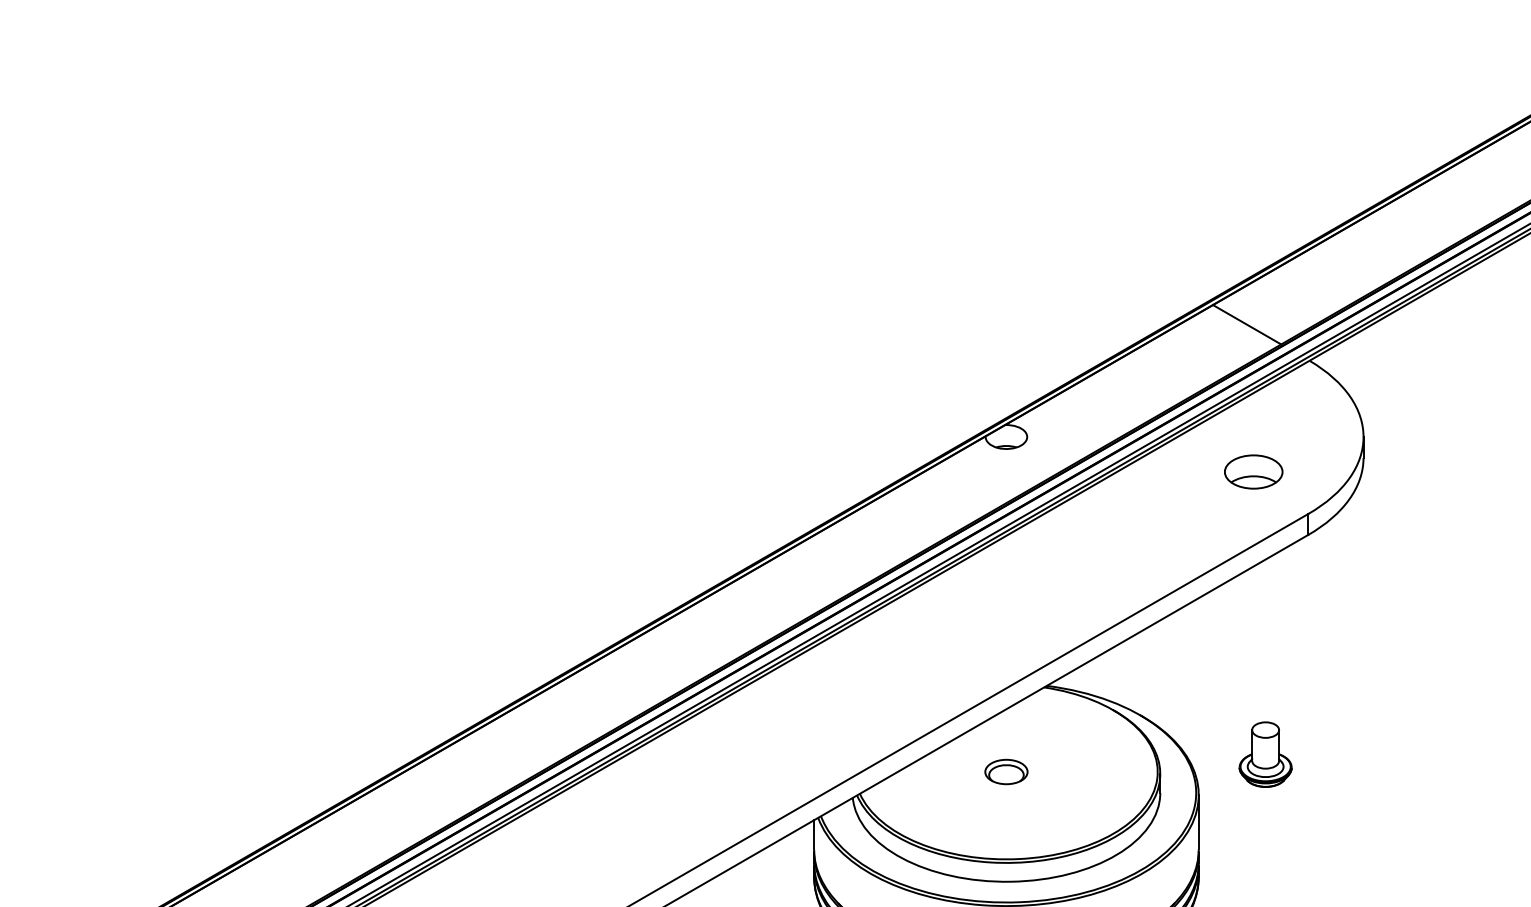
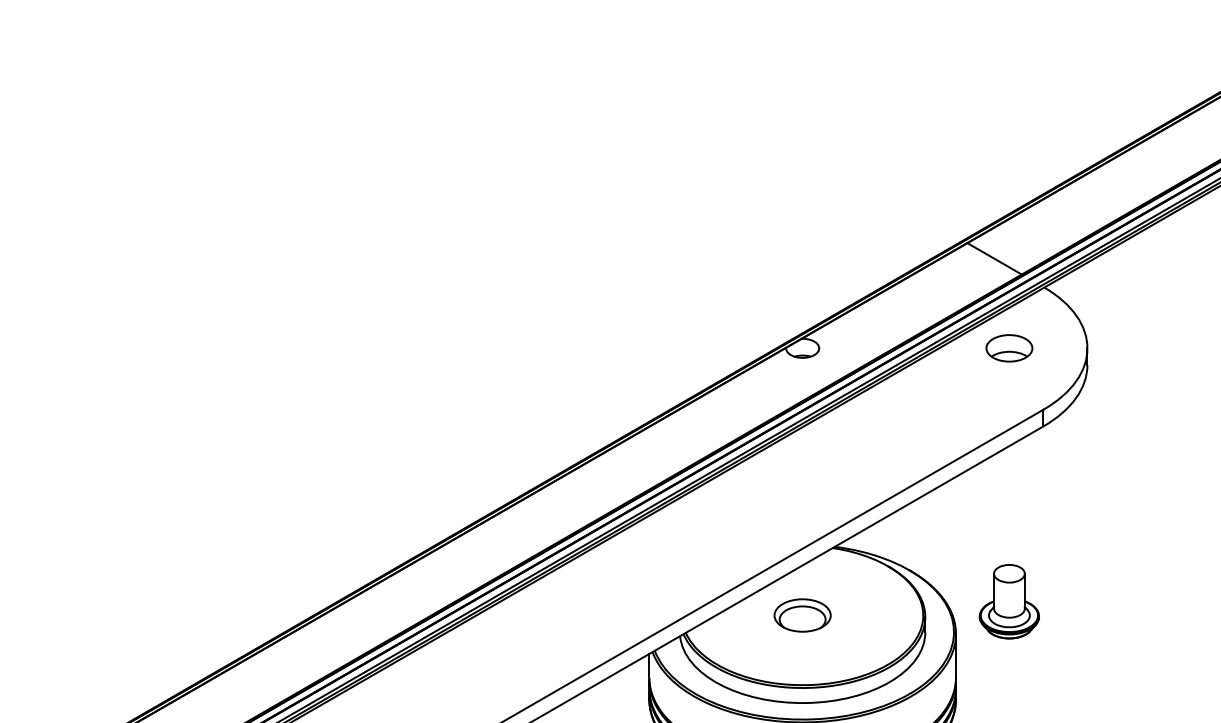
part: (1253, 471) -> (1009, 347), moved
part: (1265, 754) -> (1009, 601), size x1.43
part: (1006, 771) -> (802, 615), size x1.67

